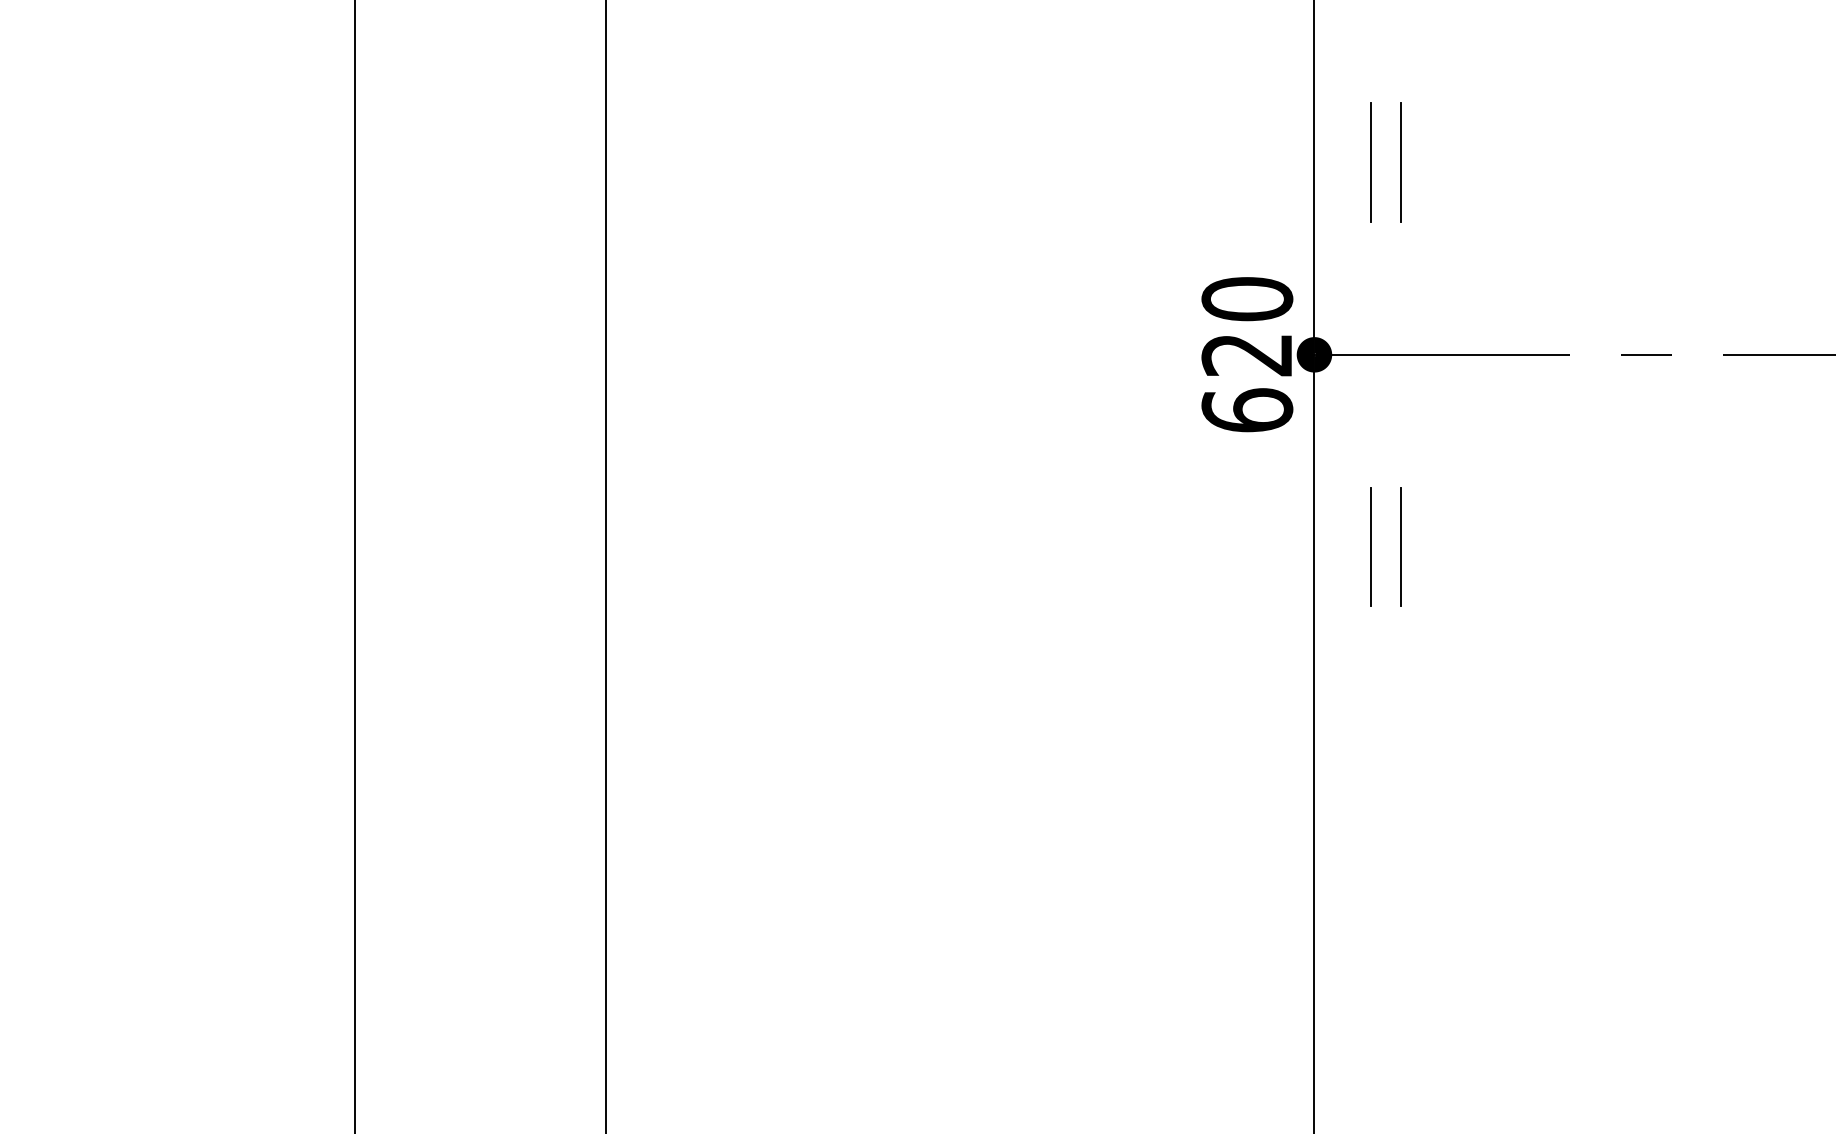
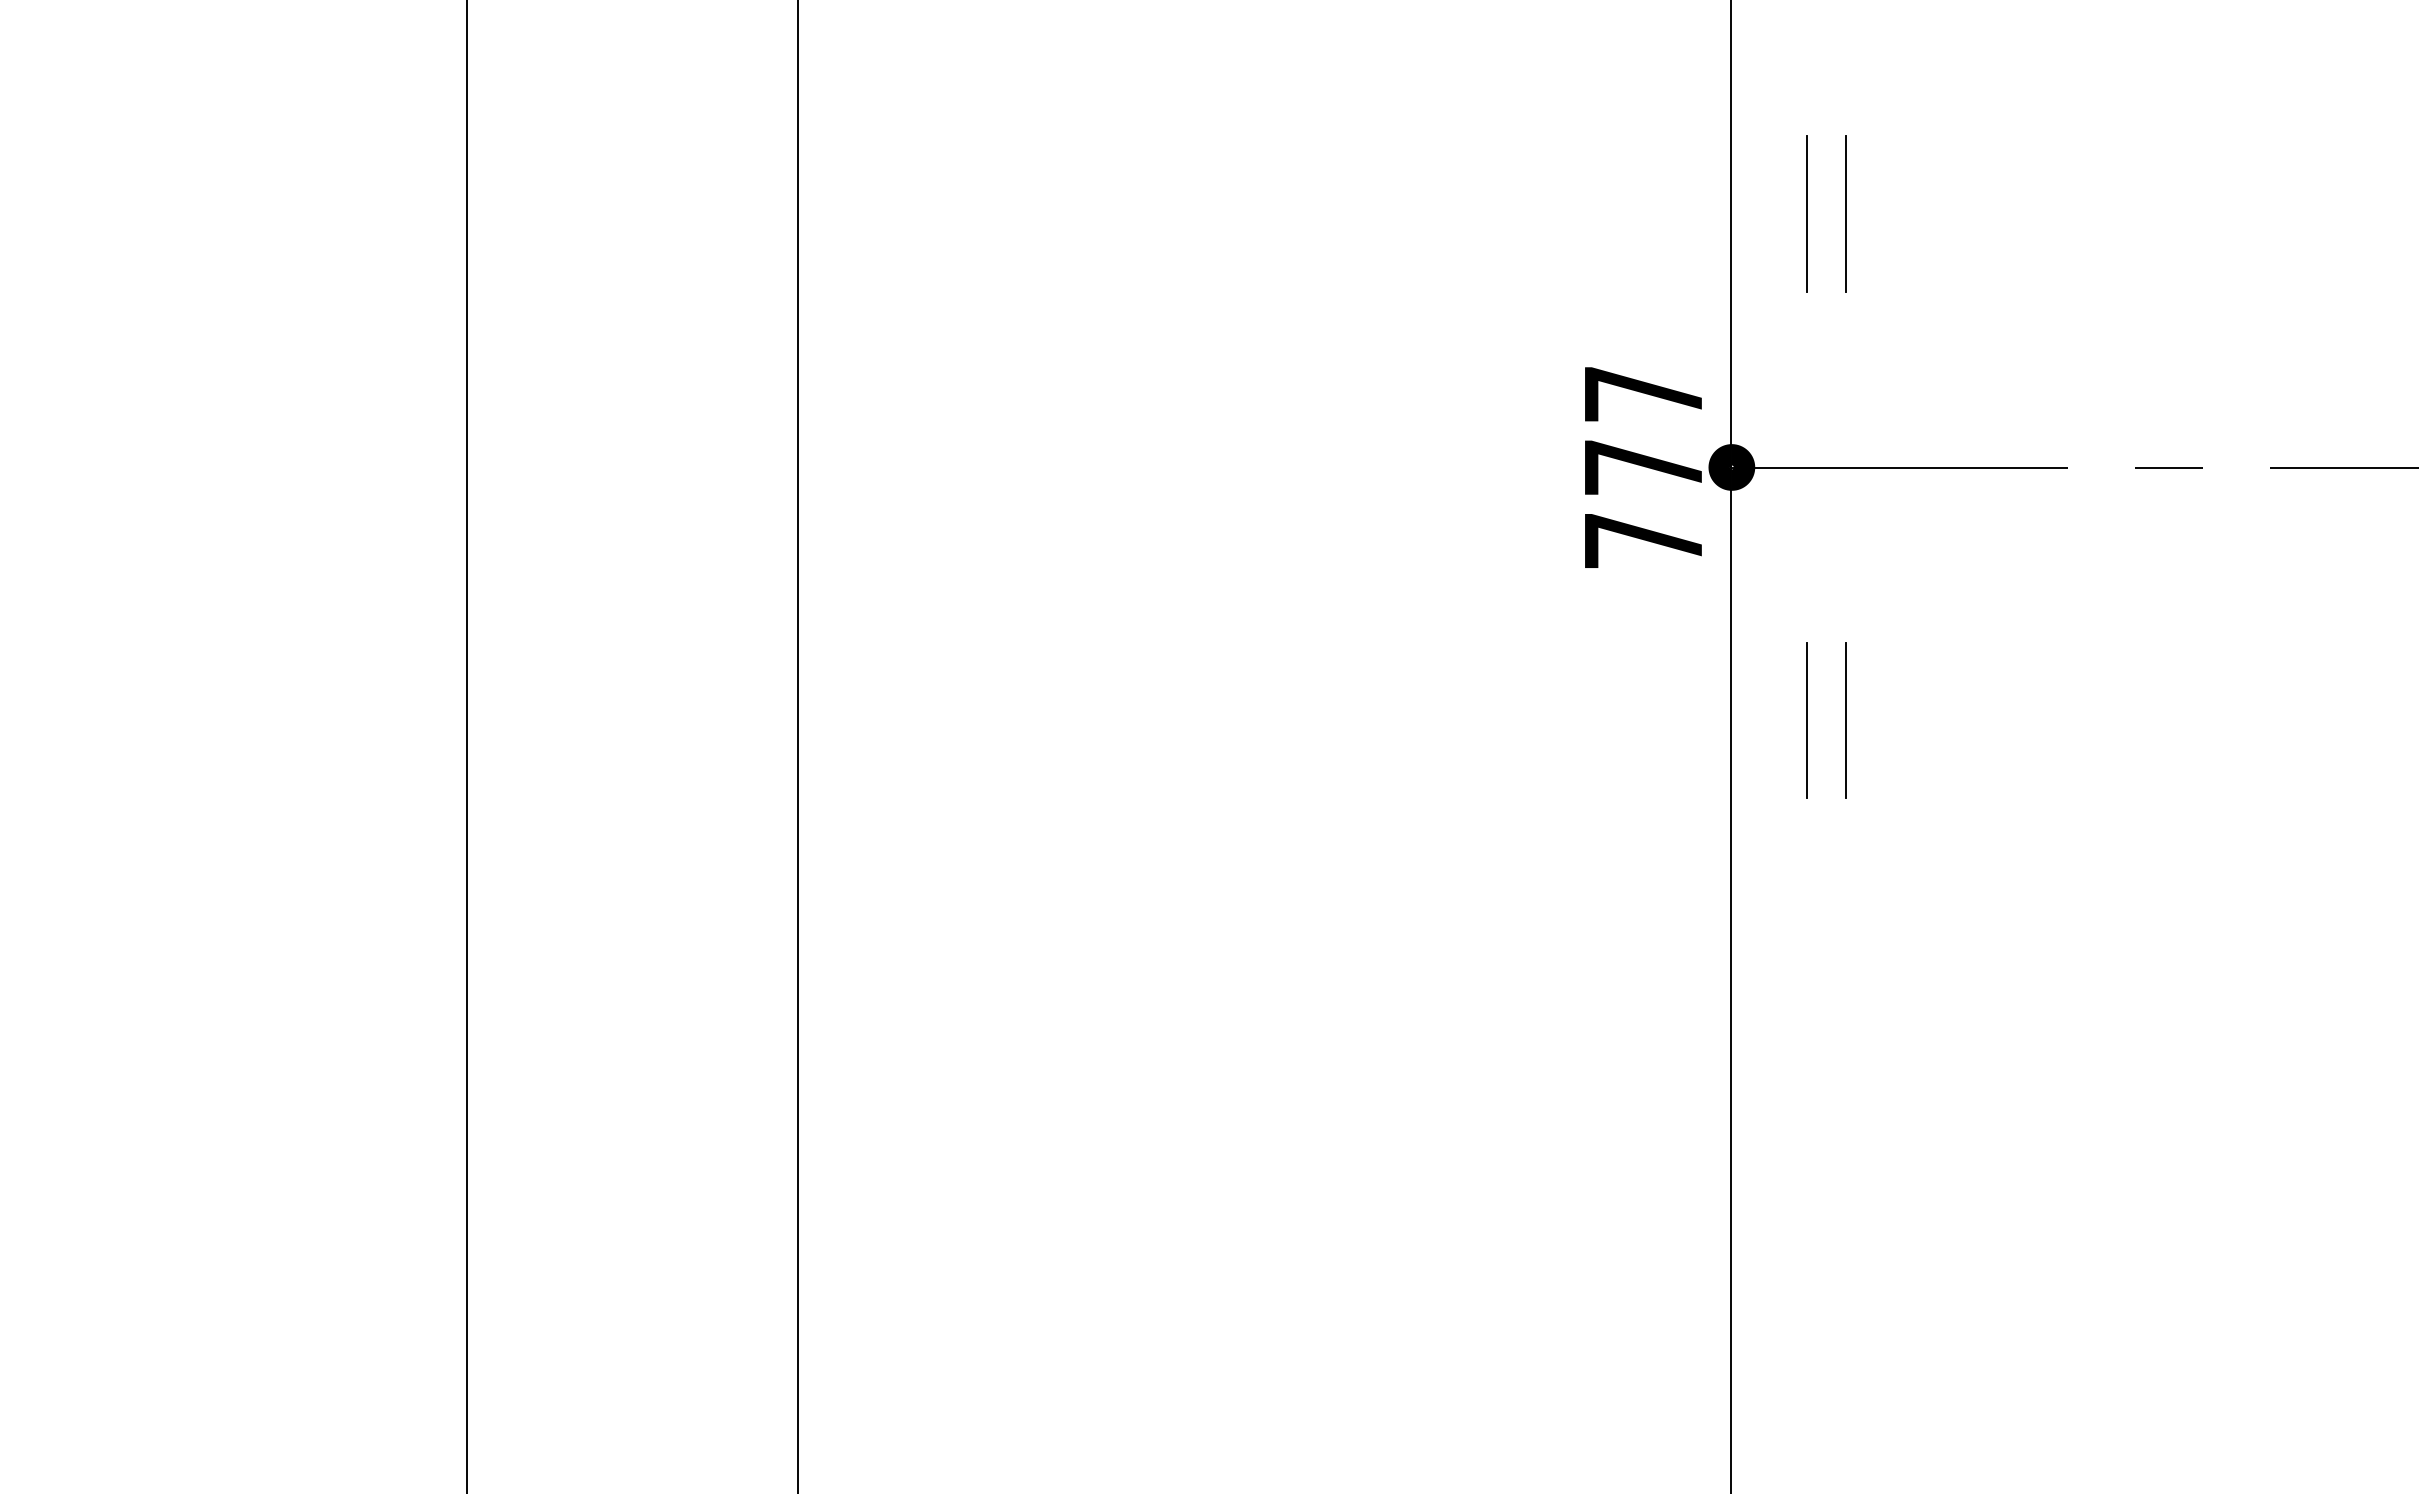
text: (1247, 354) -> (1643, 467), 620 -> 777

